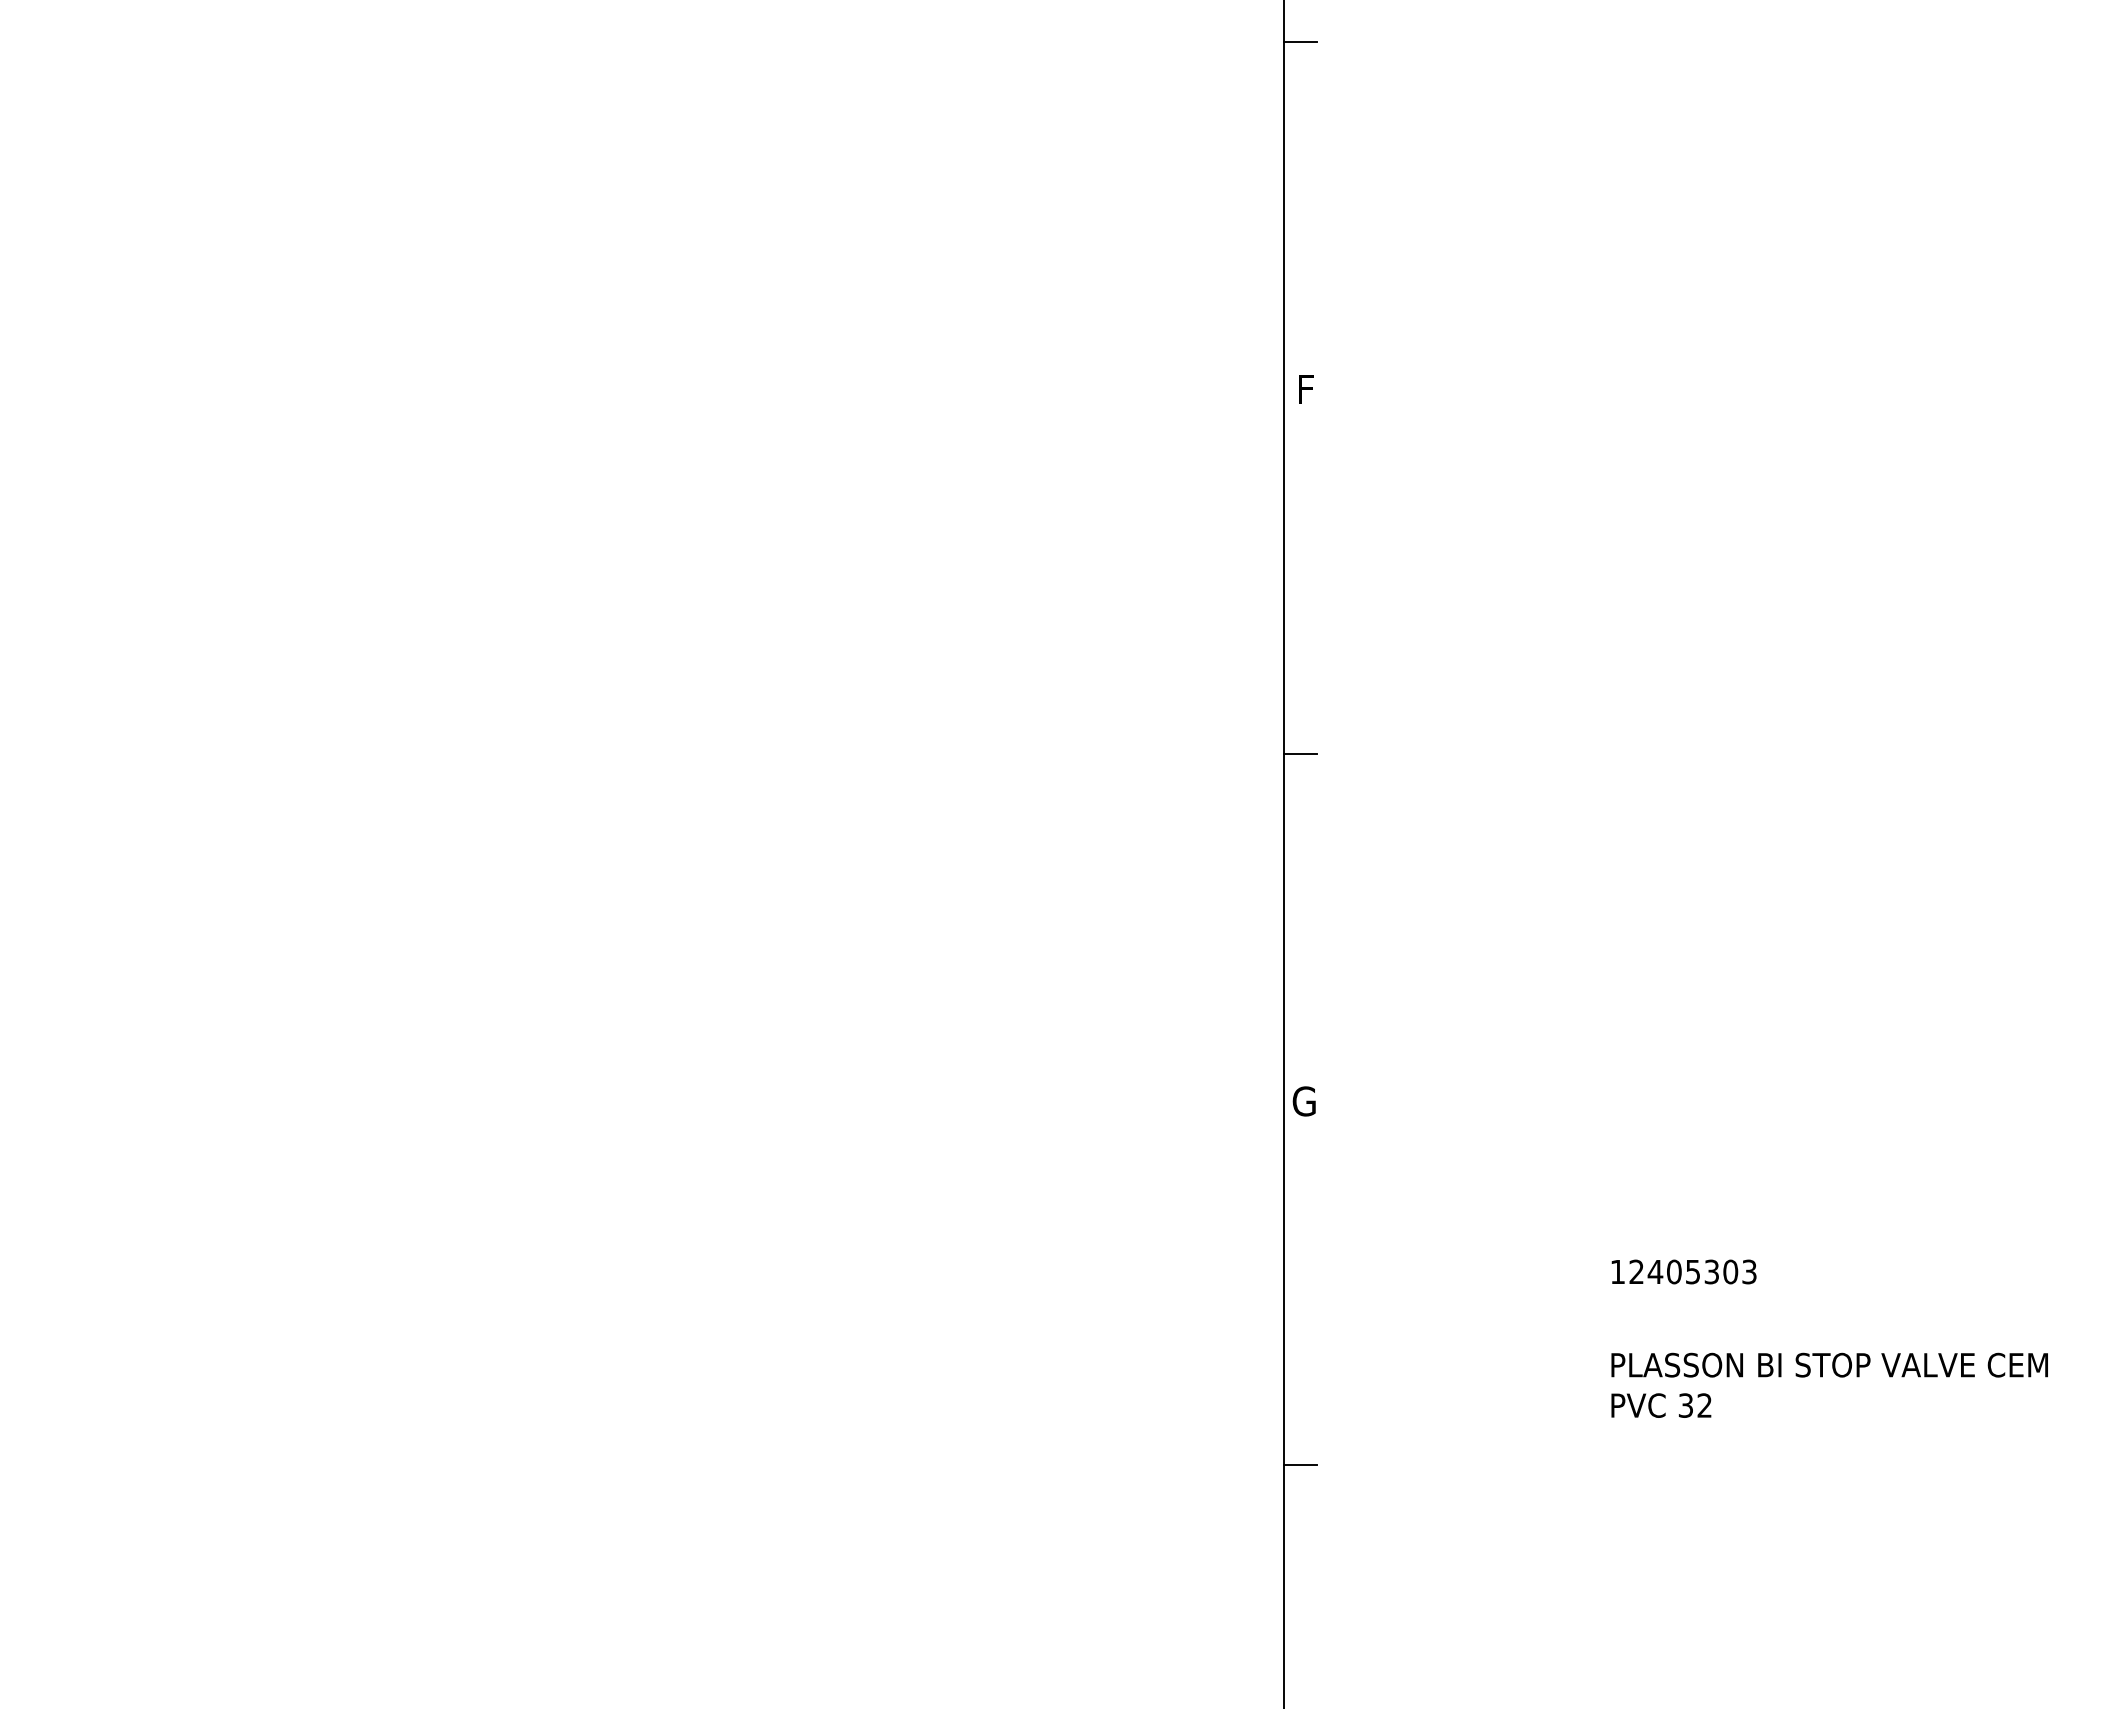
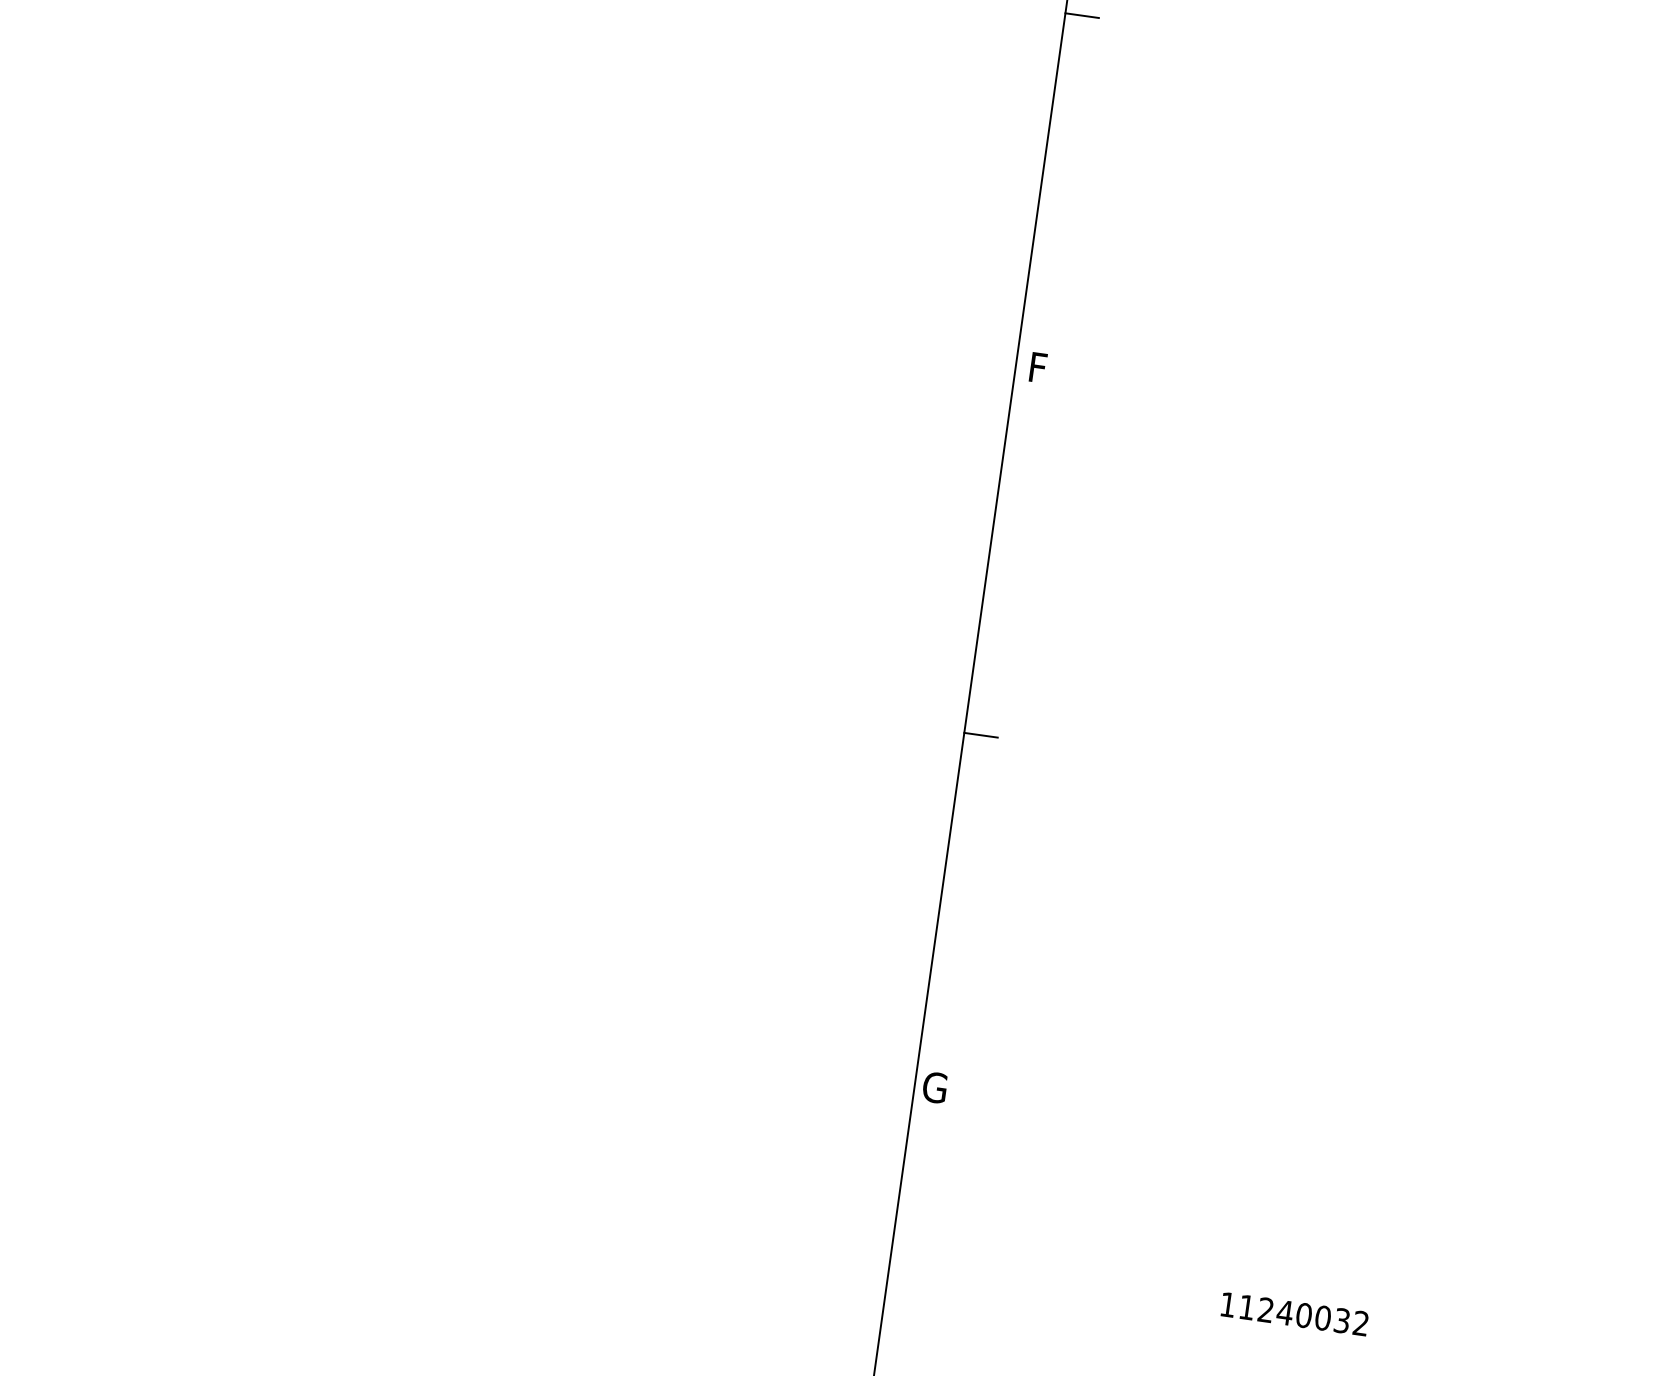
text: (1692, 1271) -> (1303, 1314), 12405303 -> 11240032

